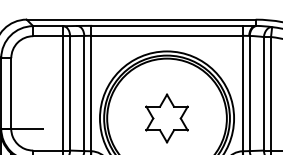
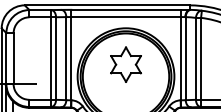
part: (166, 118) -> (125, 64), moved

